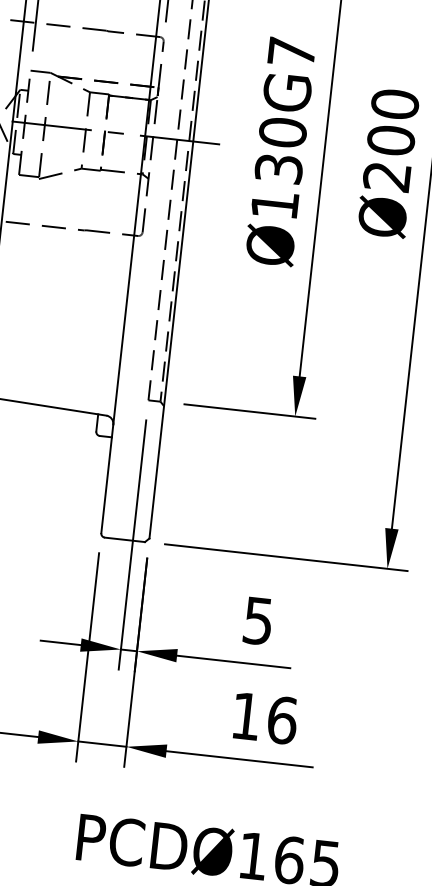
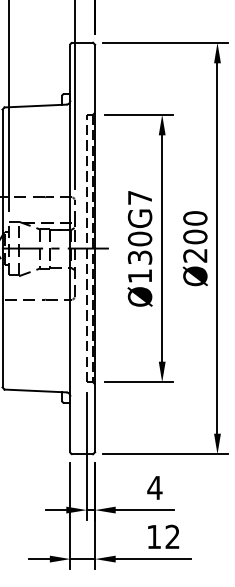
text: (257, 621) -> (154, 488), 5 -> 4
text: (282, 719) -> (172, 536), 16 -> 12

